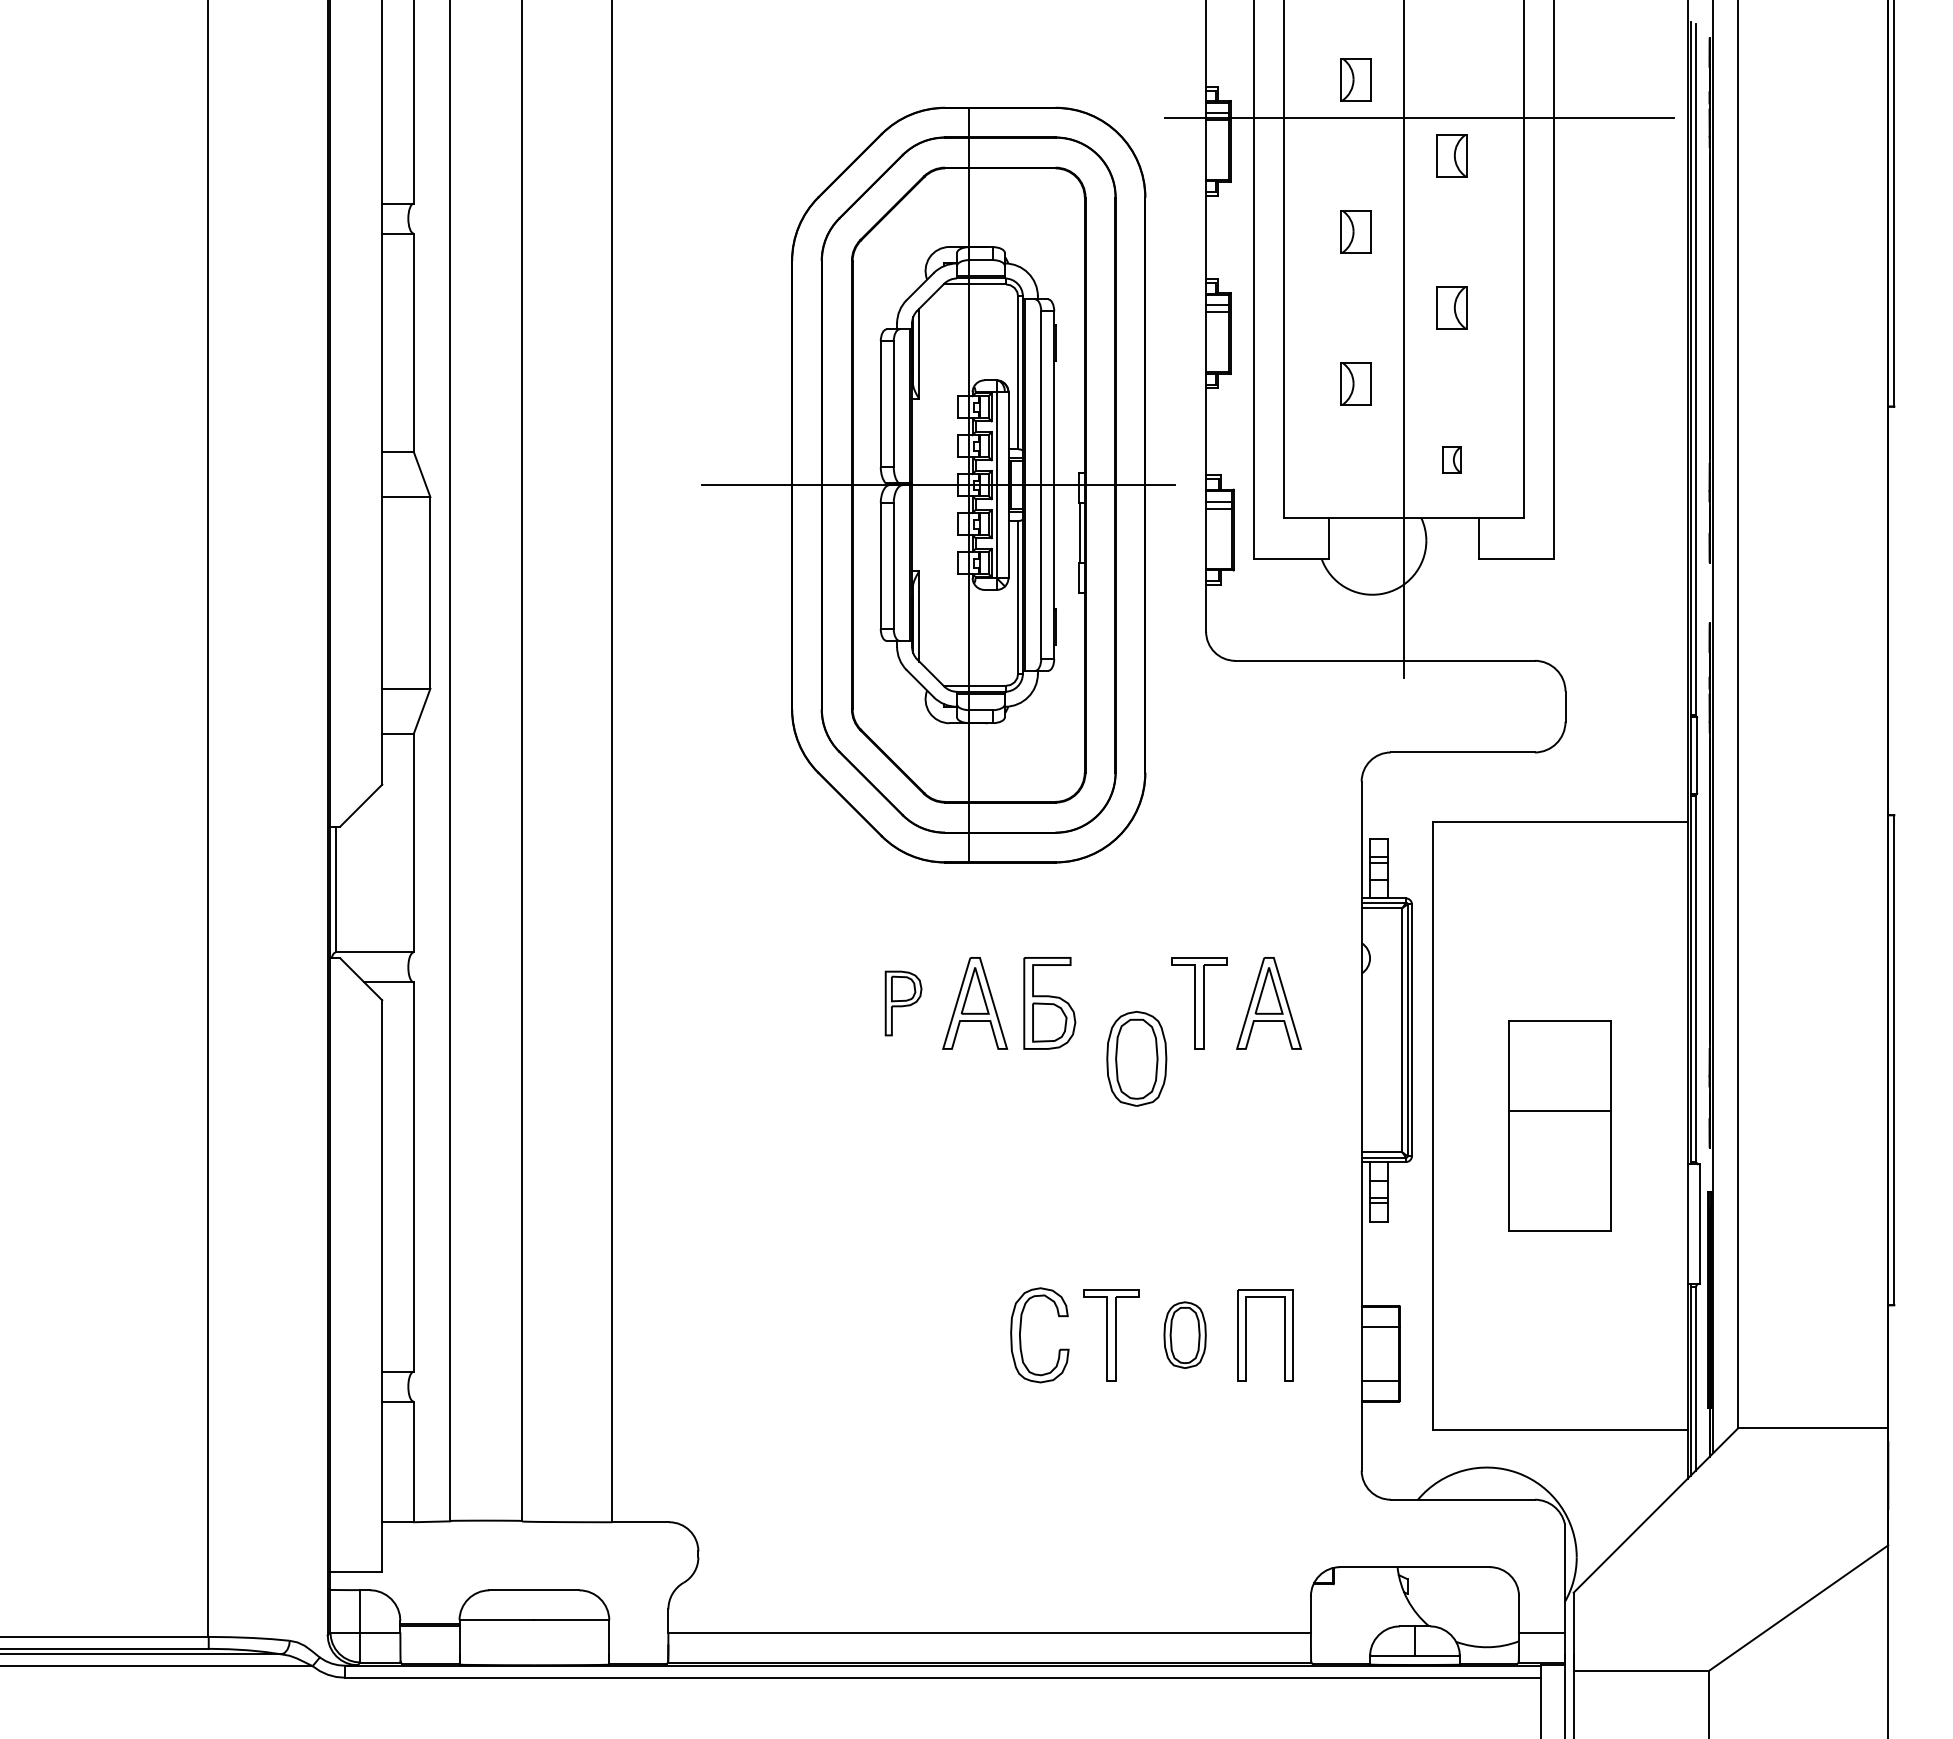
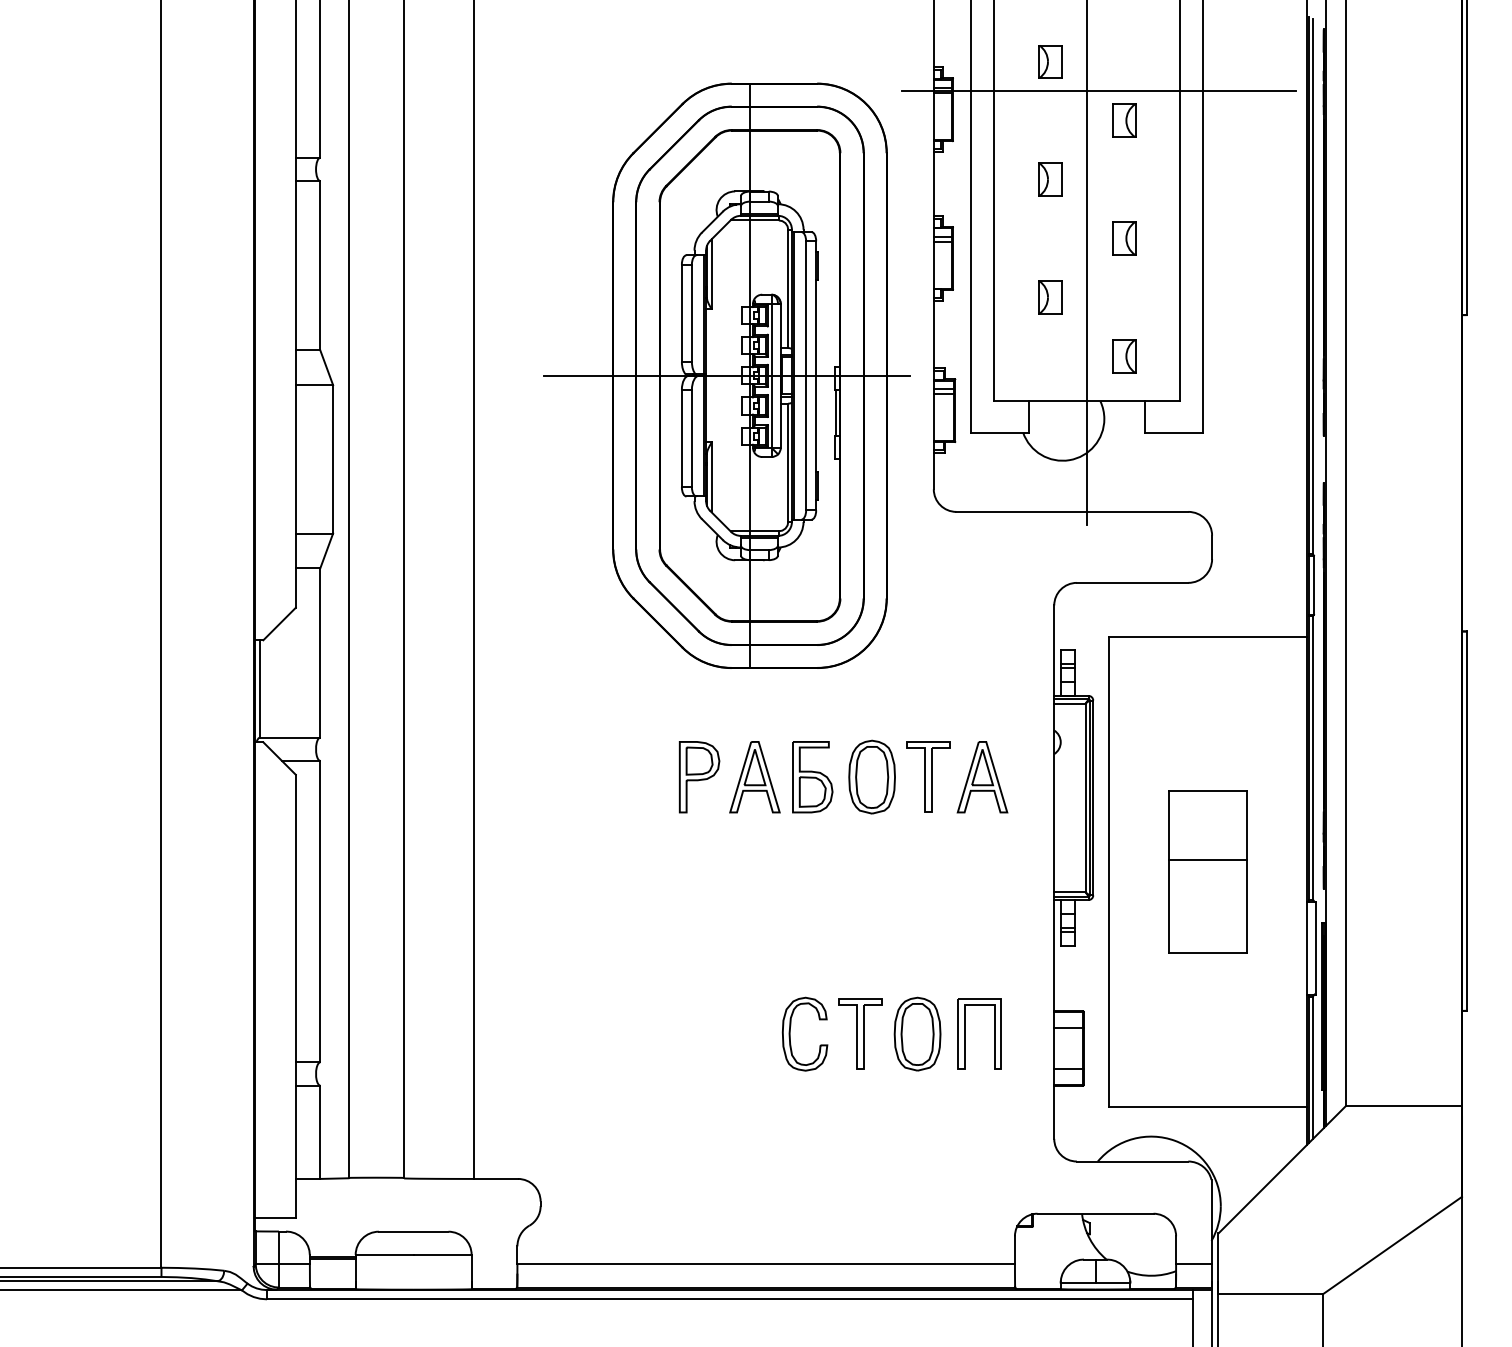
part: (1452, 460) -> (1124, 356), size x1.67
part: (903, 1003) -> (699, 777), size x1.43
part: (1135, 1058) -> (871, 776), moved
part: (1185, 1334) -> (917, 1033), size x1.43

